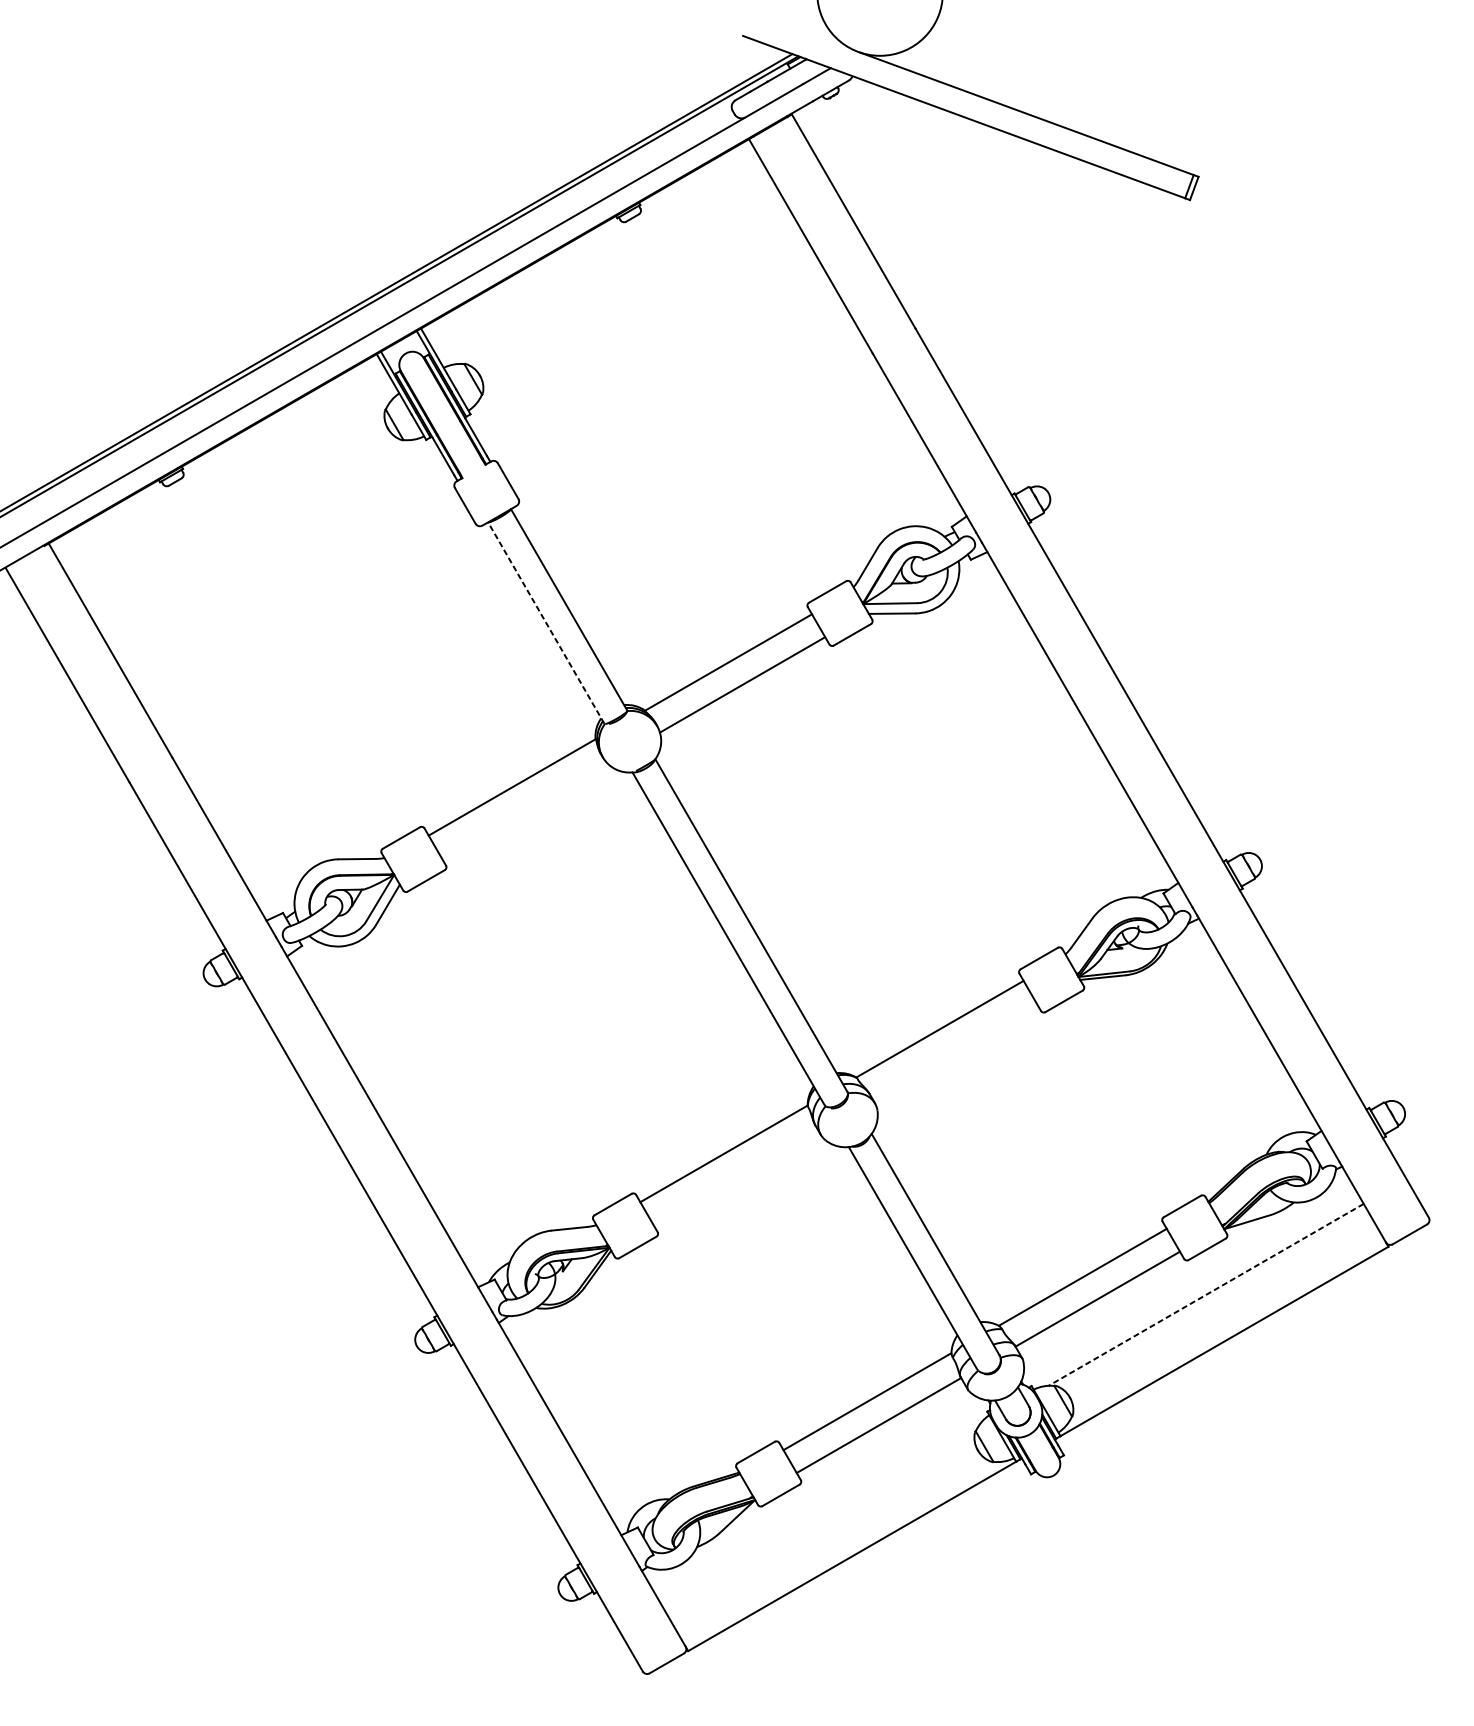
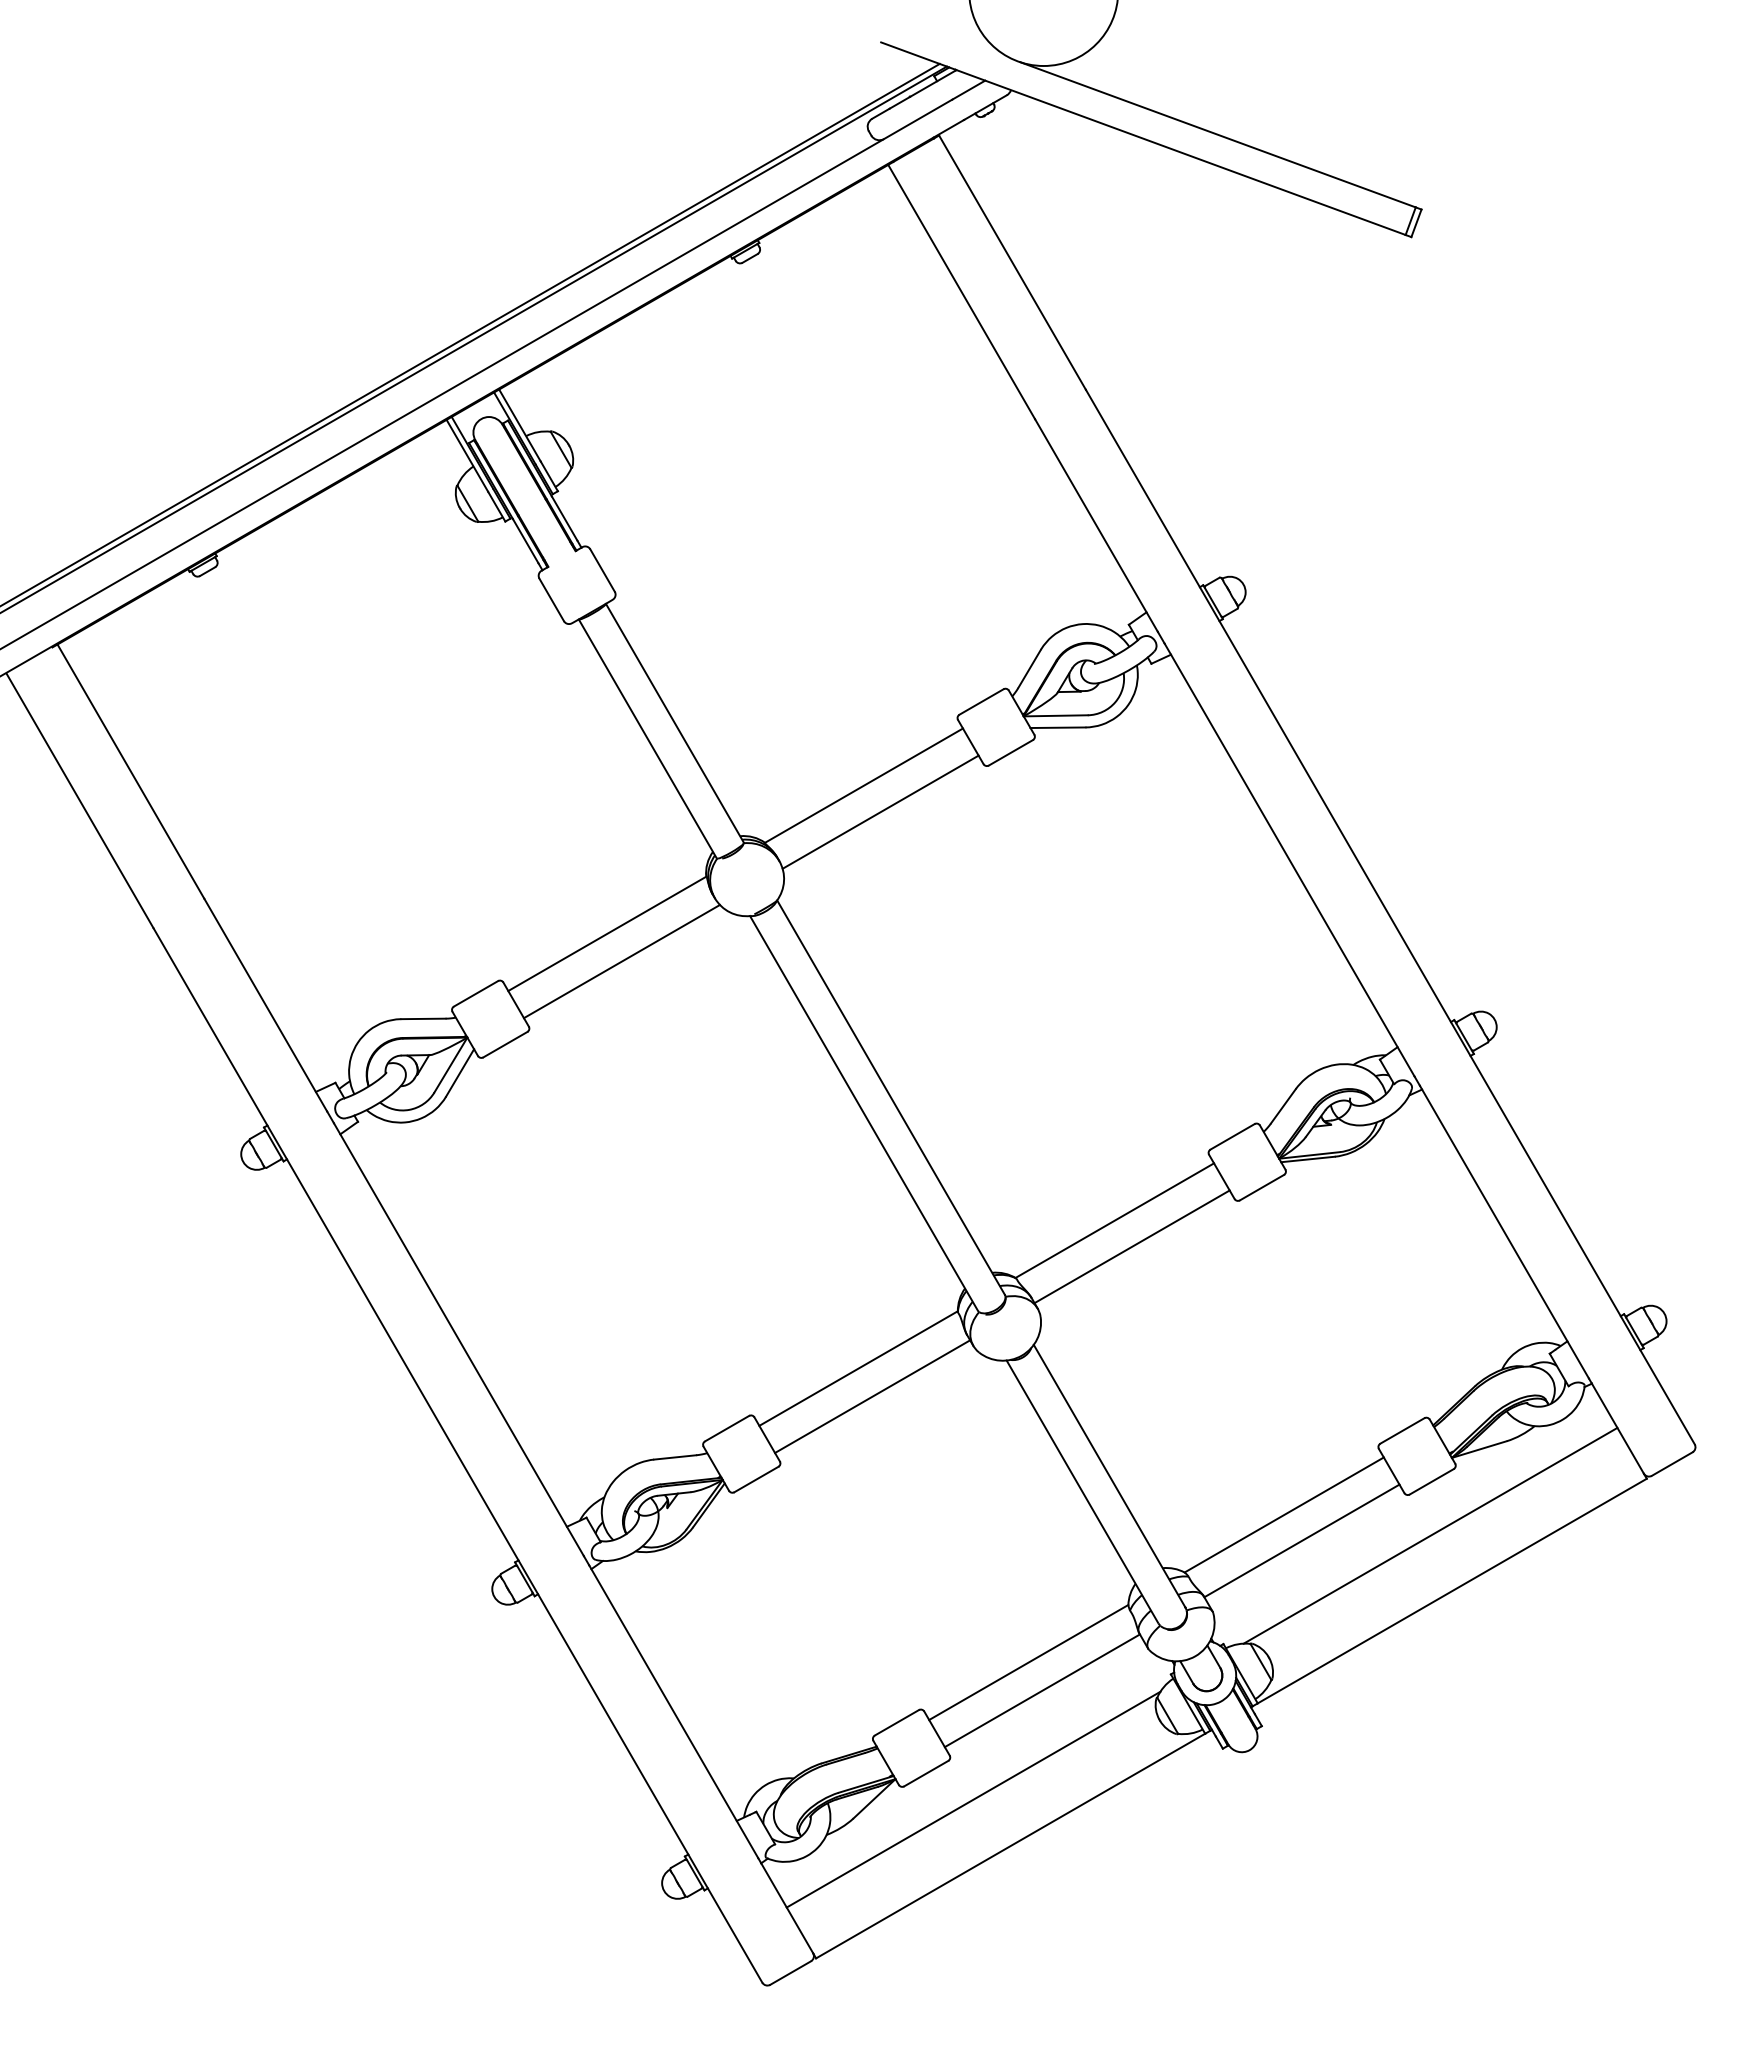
line: (546, 622) -> (647, 738), dashed -> solid
line: (524, 810) -> (621, 961), added
line: (954, 1050) -> (1131, 1246), added
line: (735, 1177) -> (872, 1396), added
line: (1206, 1294) -> (1430, 1535), dashed -> solid
line: (820, 1517) -> (973, 1799), added

